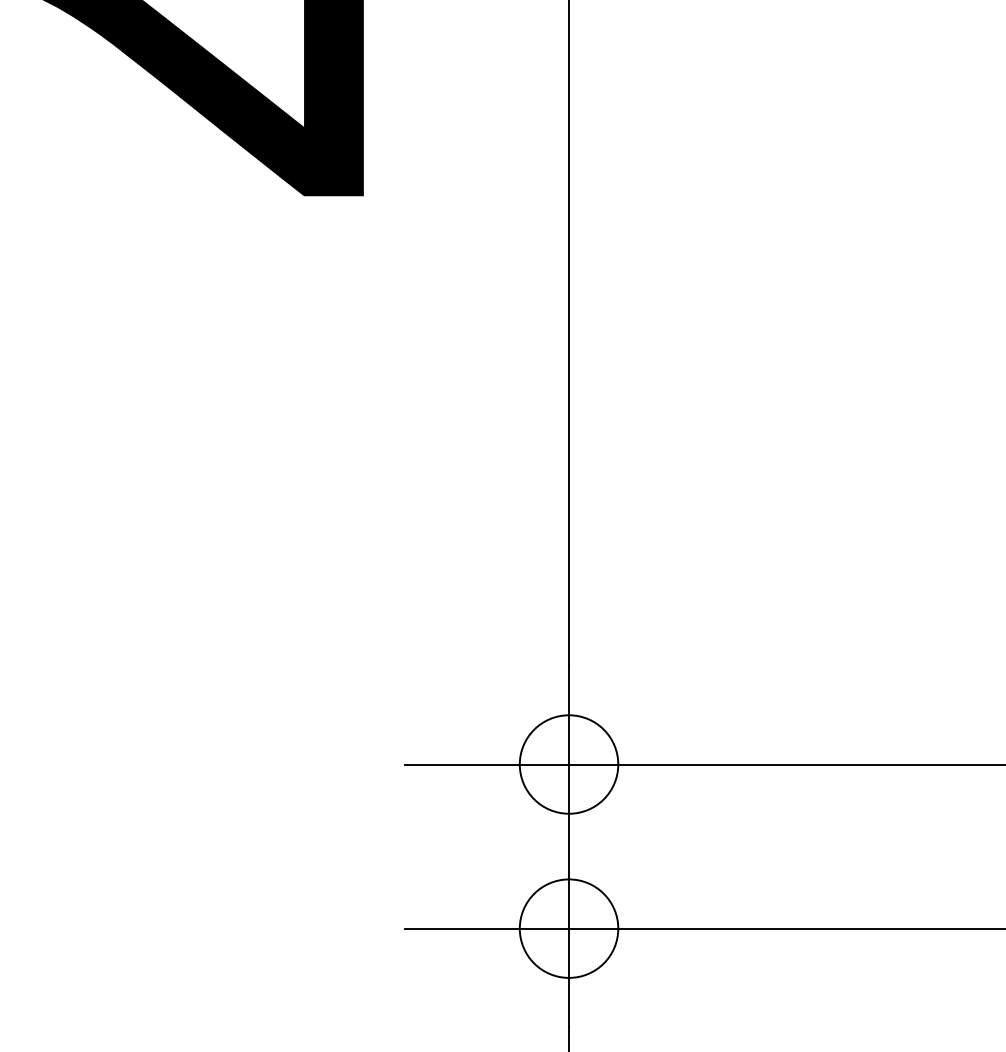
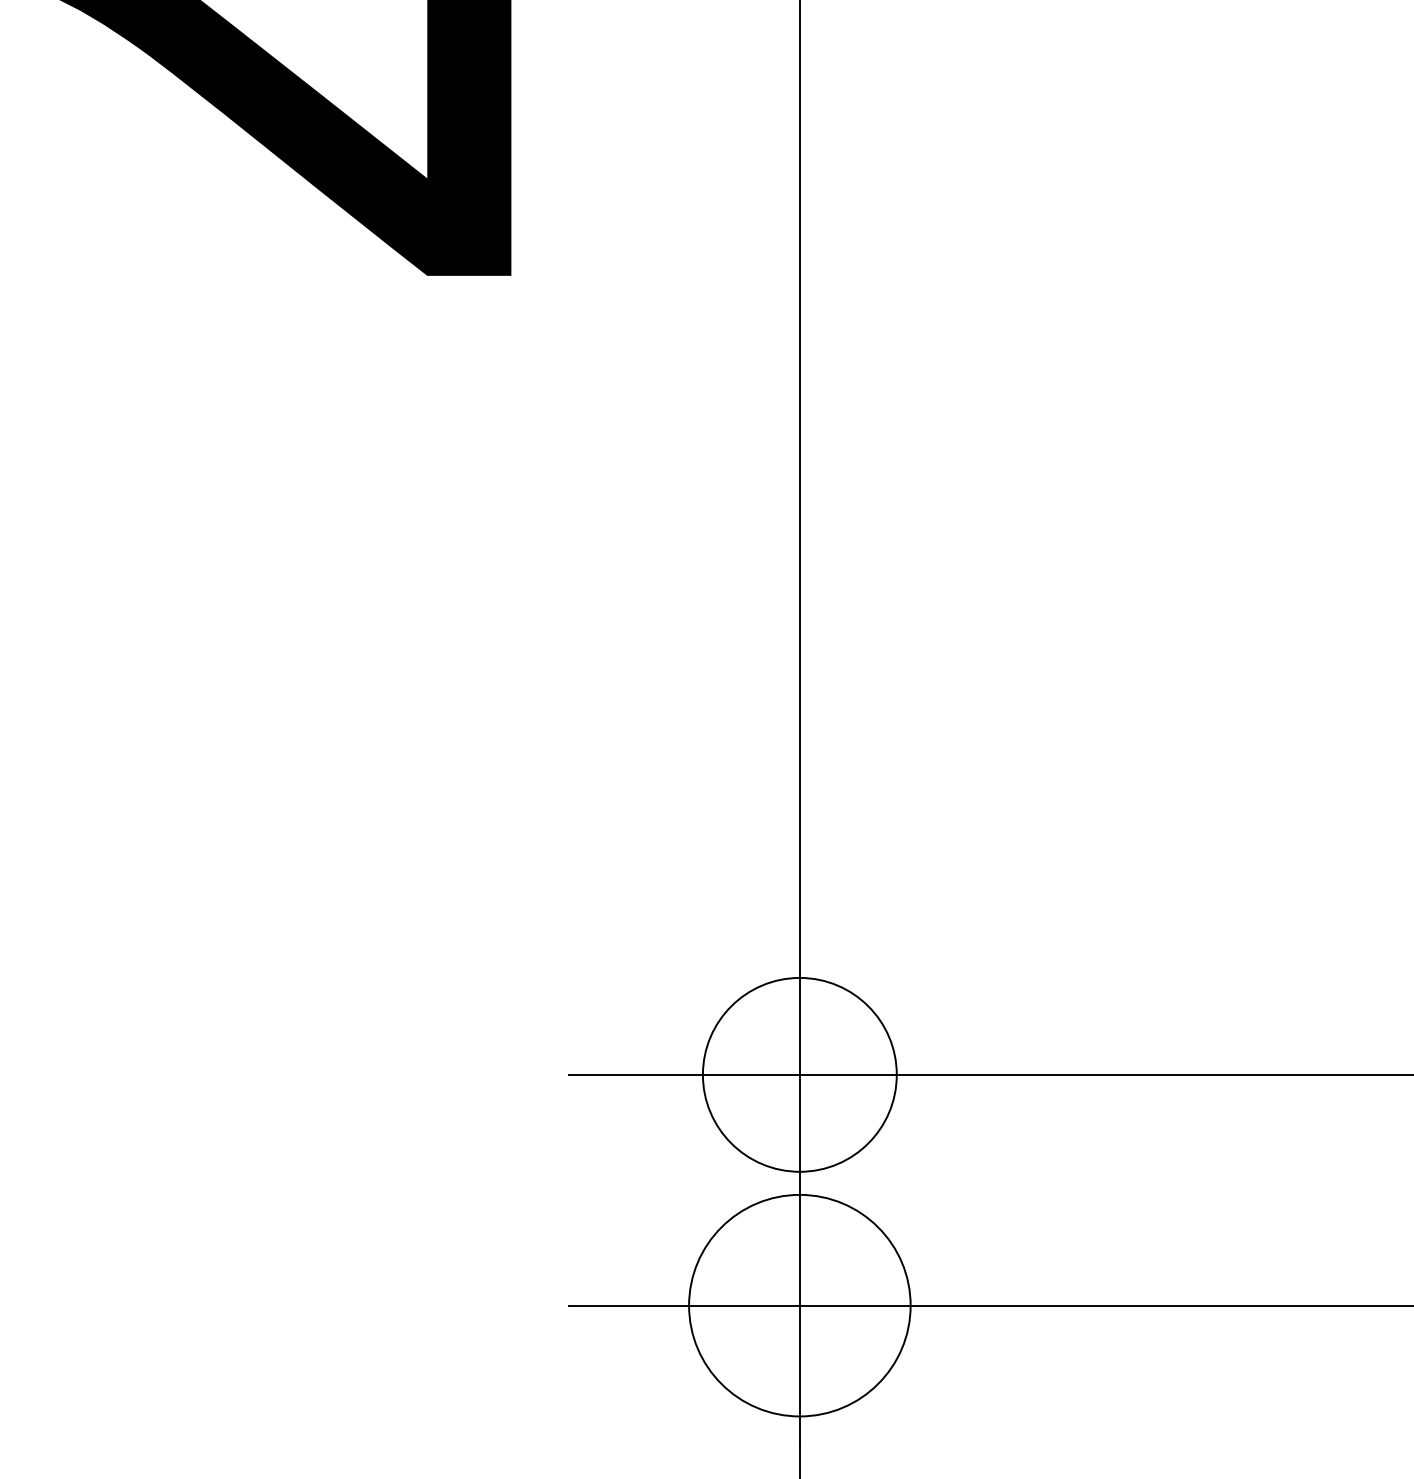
circle: (568, 764) -> (799, 1074), size x1.4
circle: (568, 928) -> (799, 1305), size x1.6

